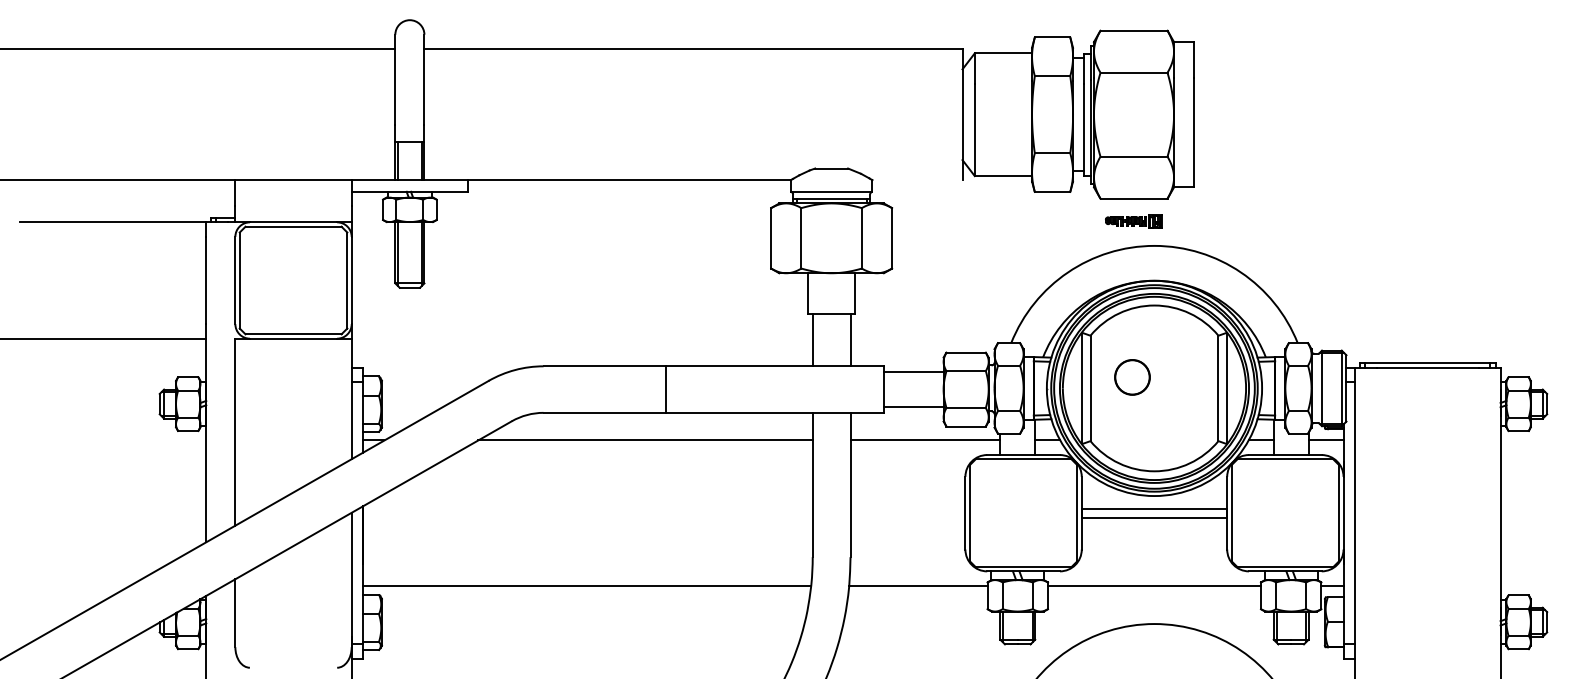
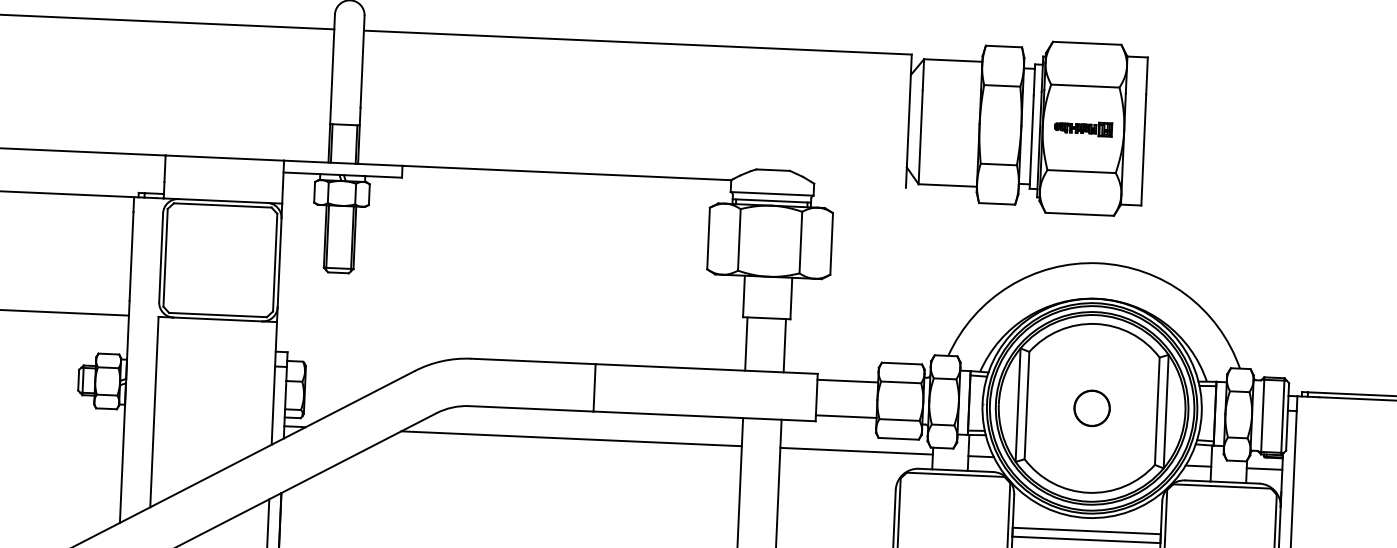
part: (1133, 221) -> (1082, 128), moved
circle: (1132, 377) -> (1092, 408), moved

